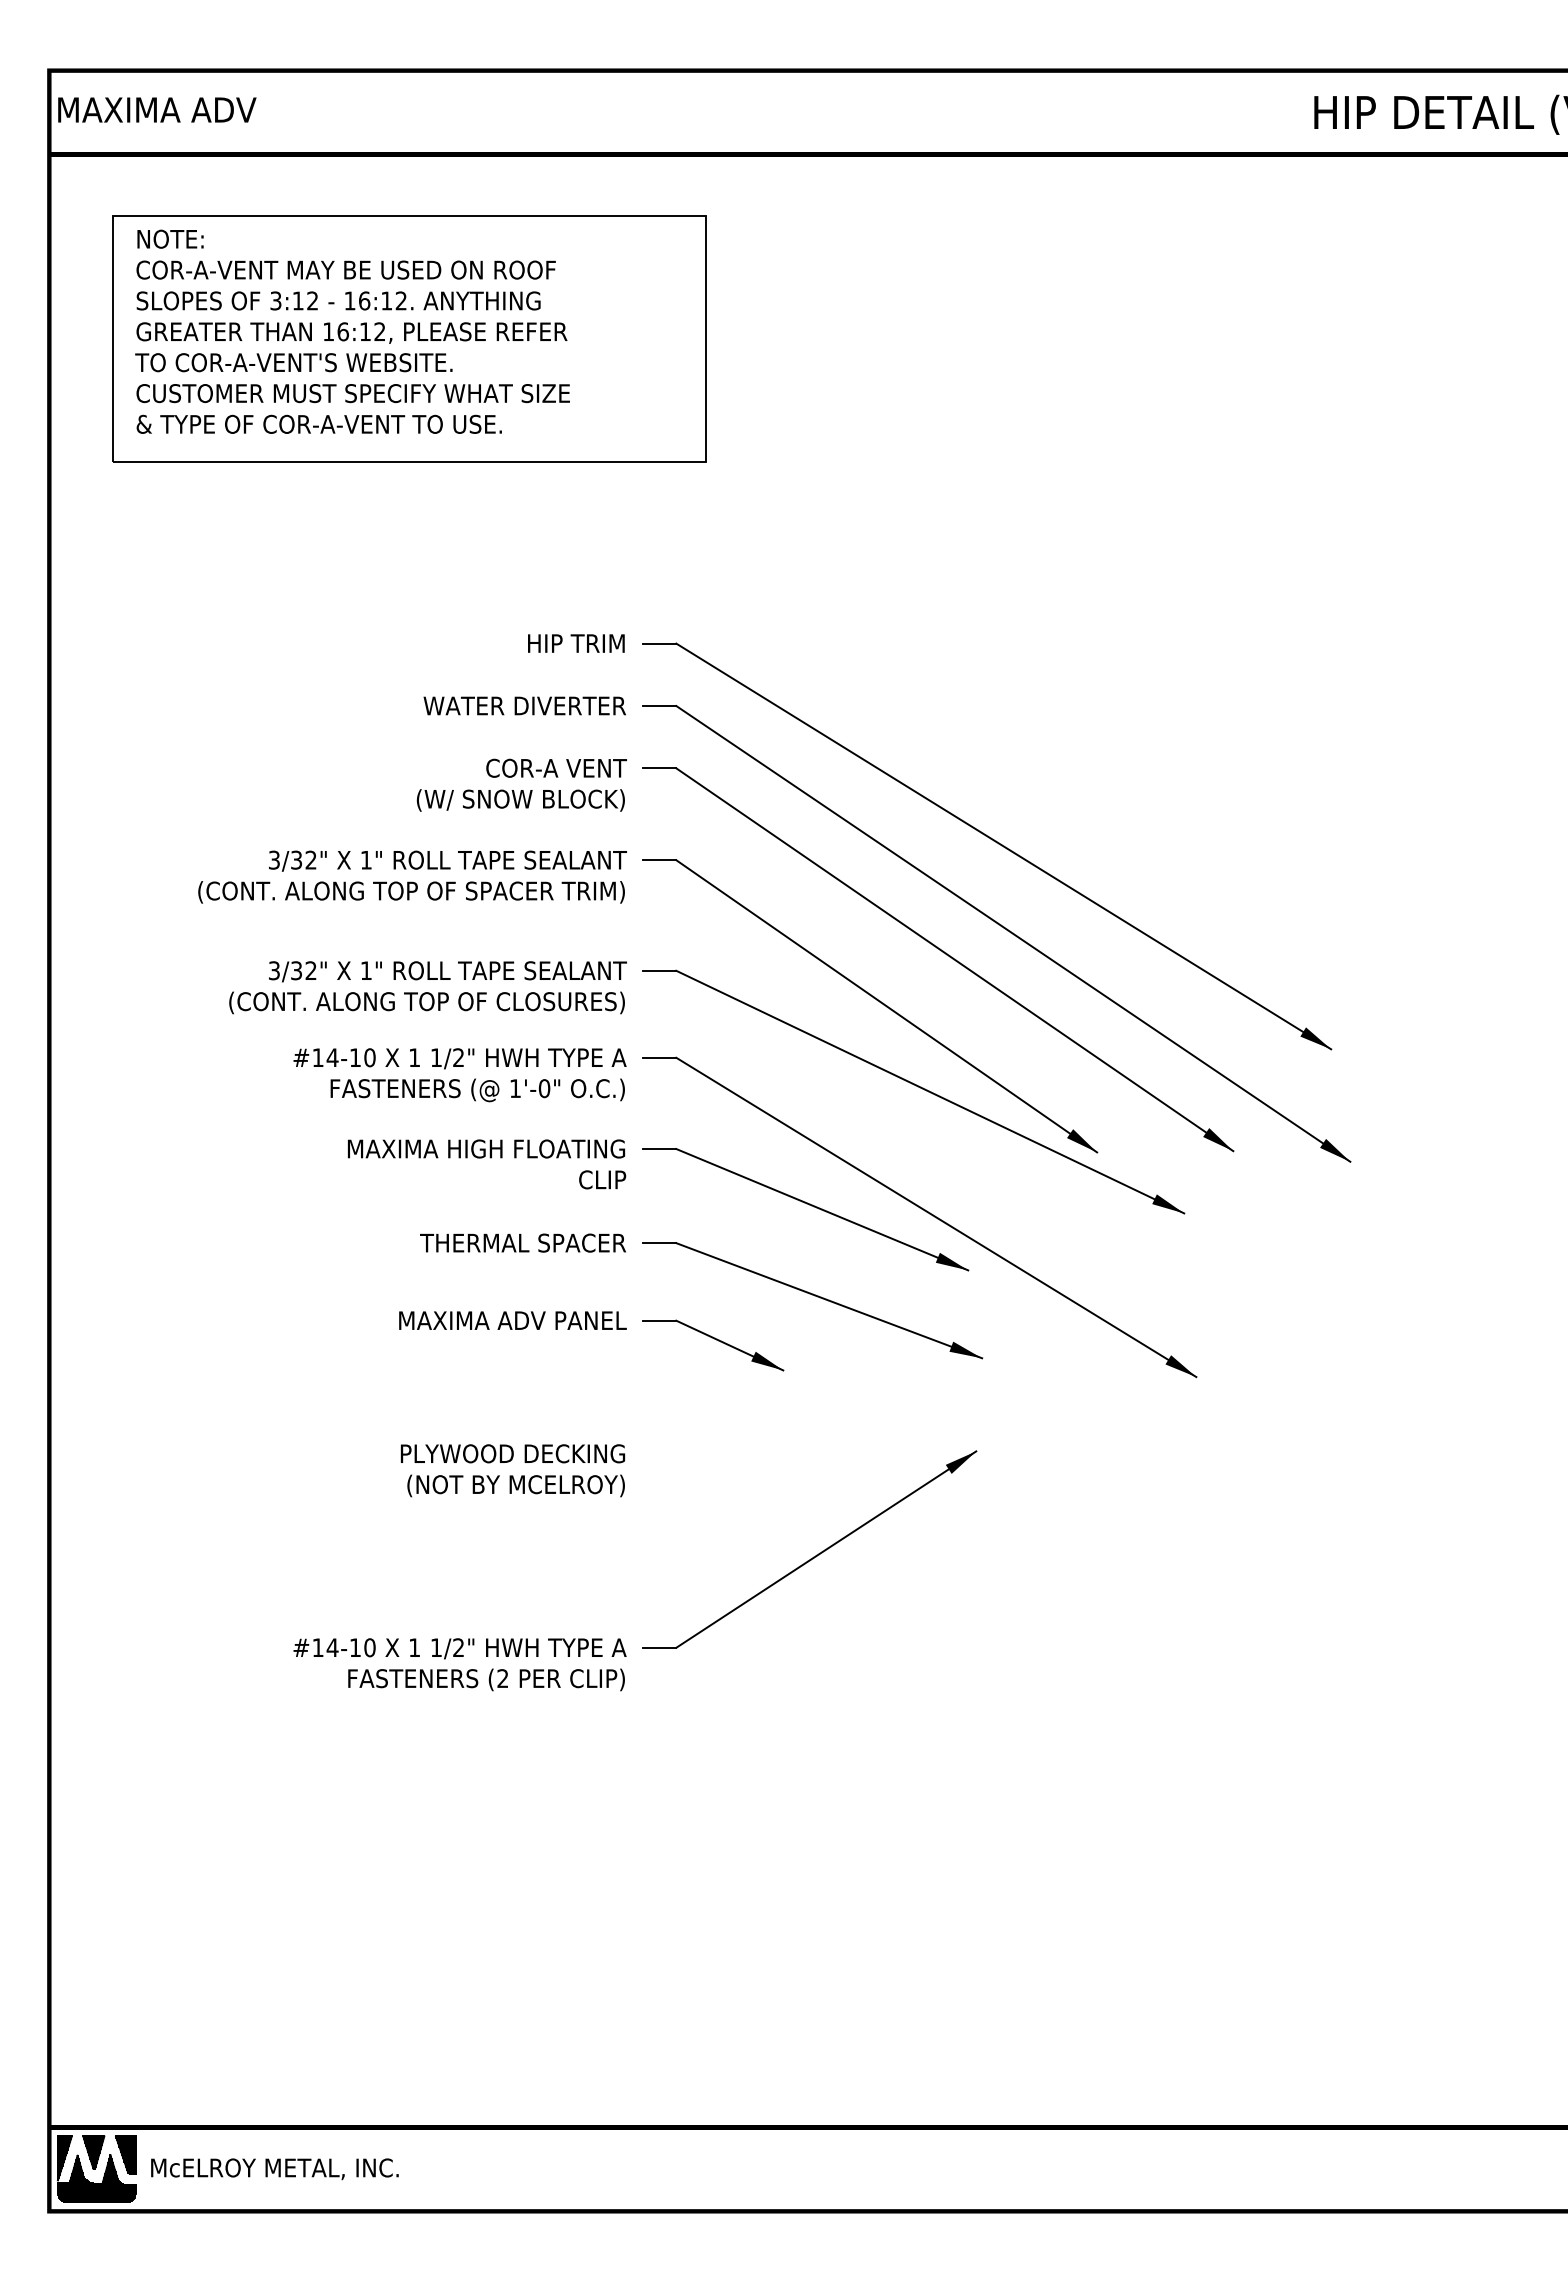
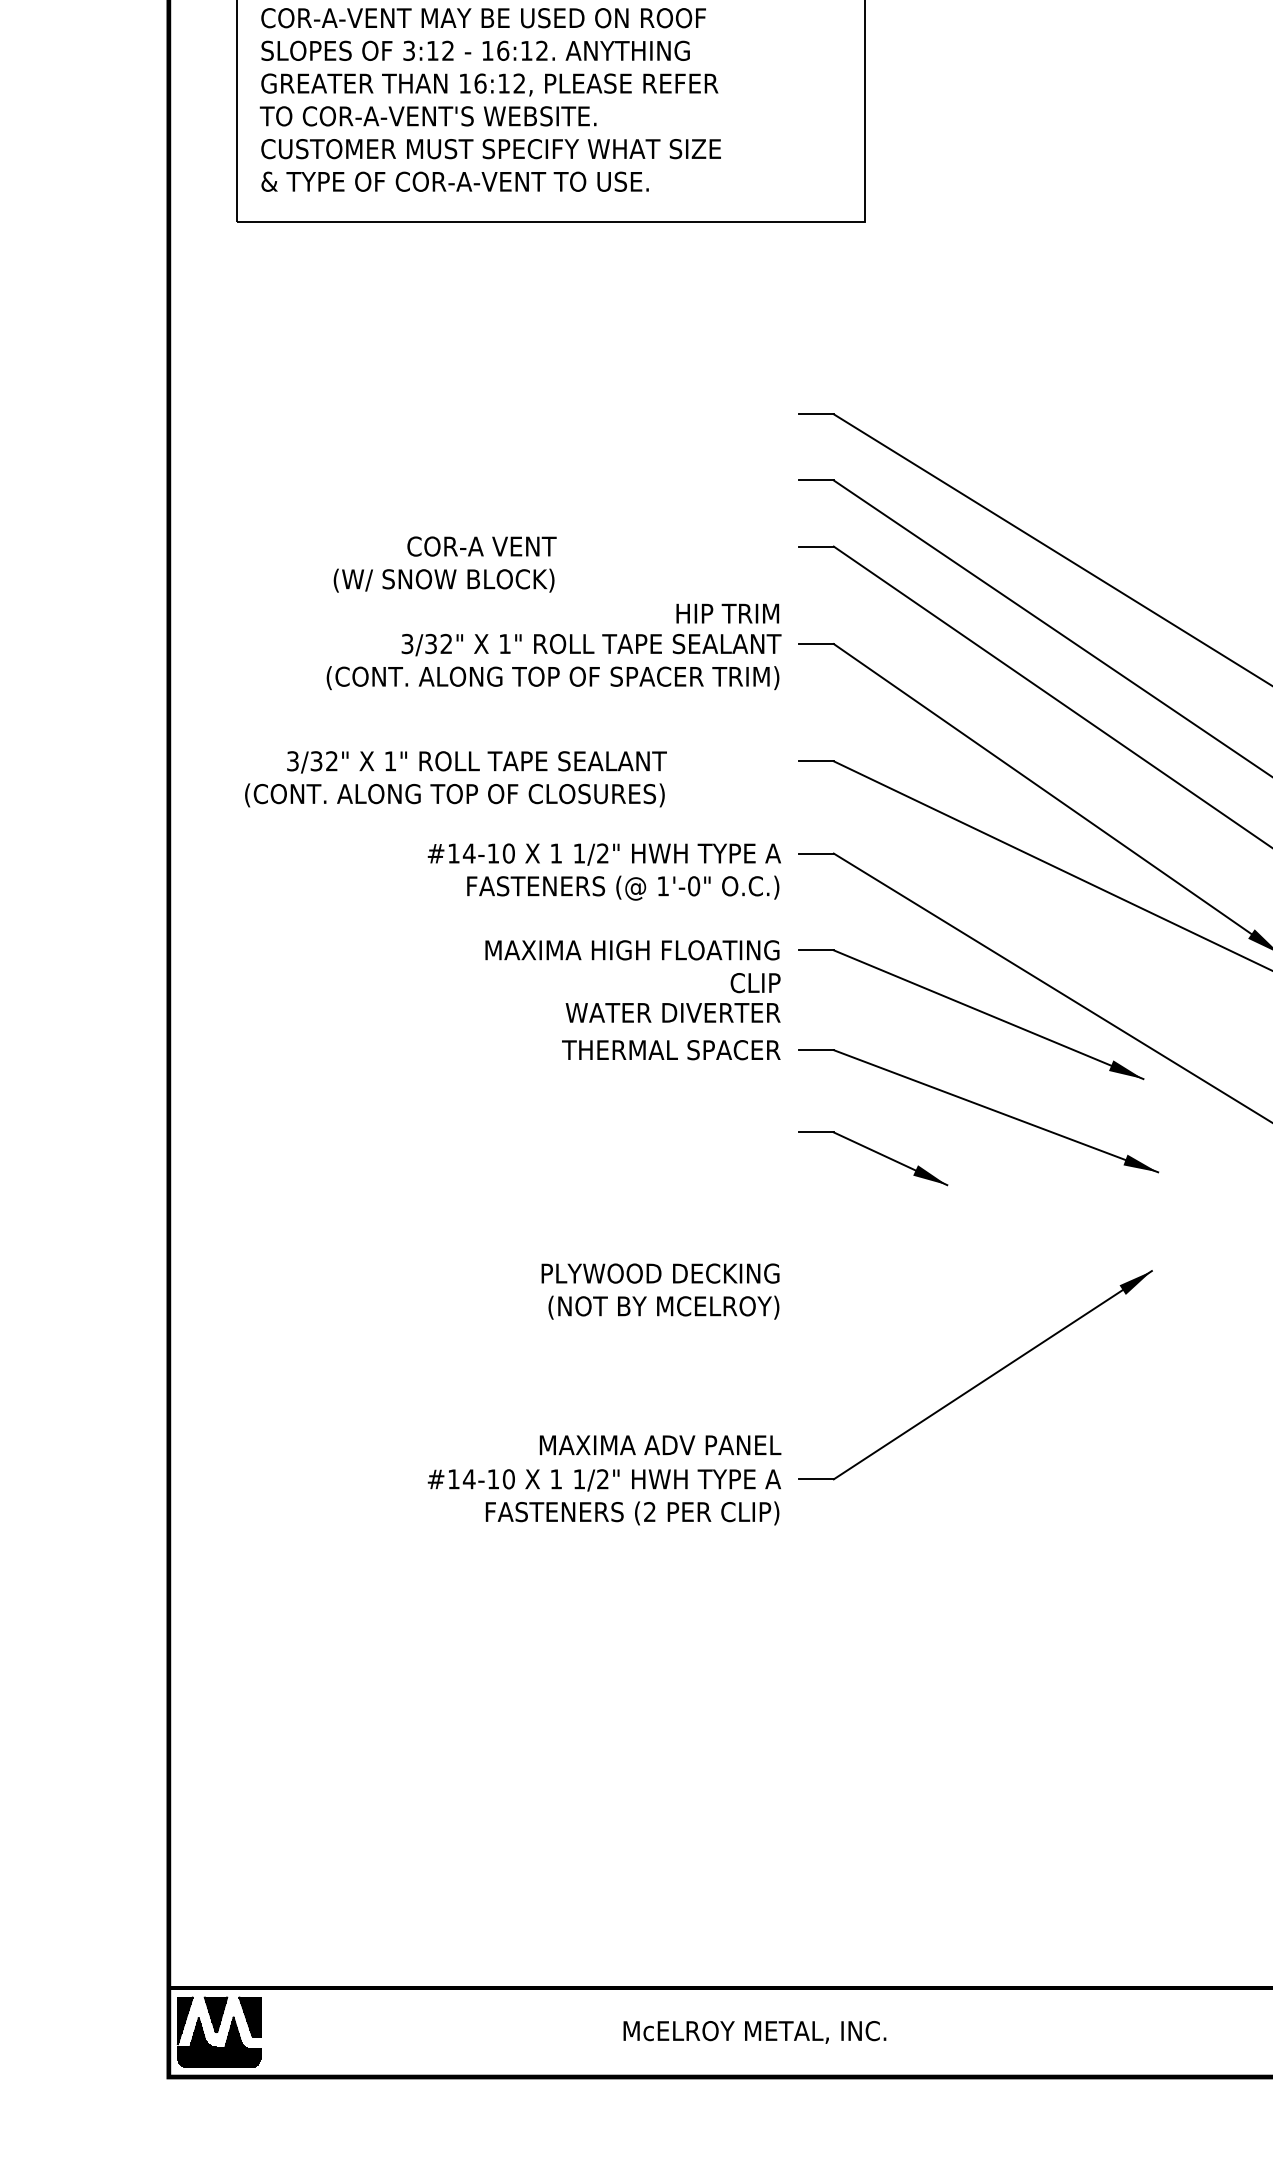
text: (576, 643) -> (727, 613), moved
text: (524, 705) -> (672, 1012), moved
text: (521, 784) -> (444, 563), moved
text: (427, 987) -> (455, 779), moved
text: (512, 1320) -> (660, 1445), moved
text: (274, 2169) -> (754, 2032), moved

